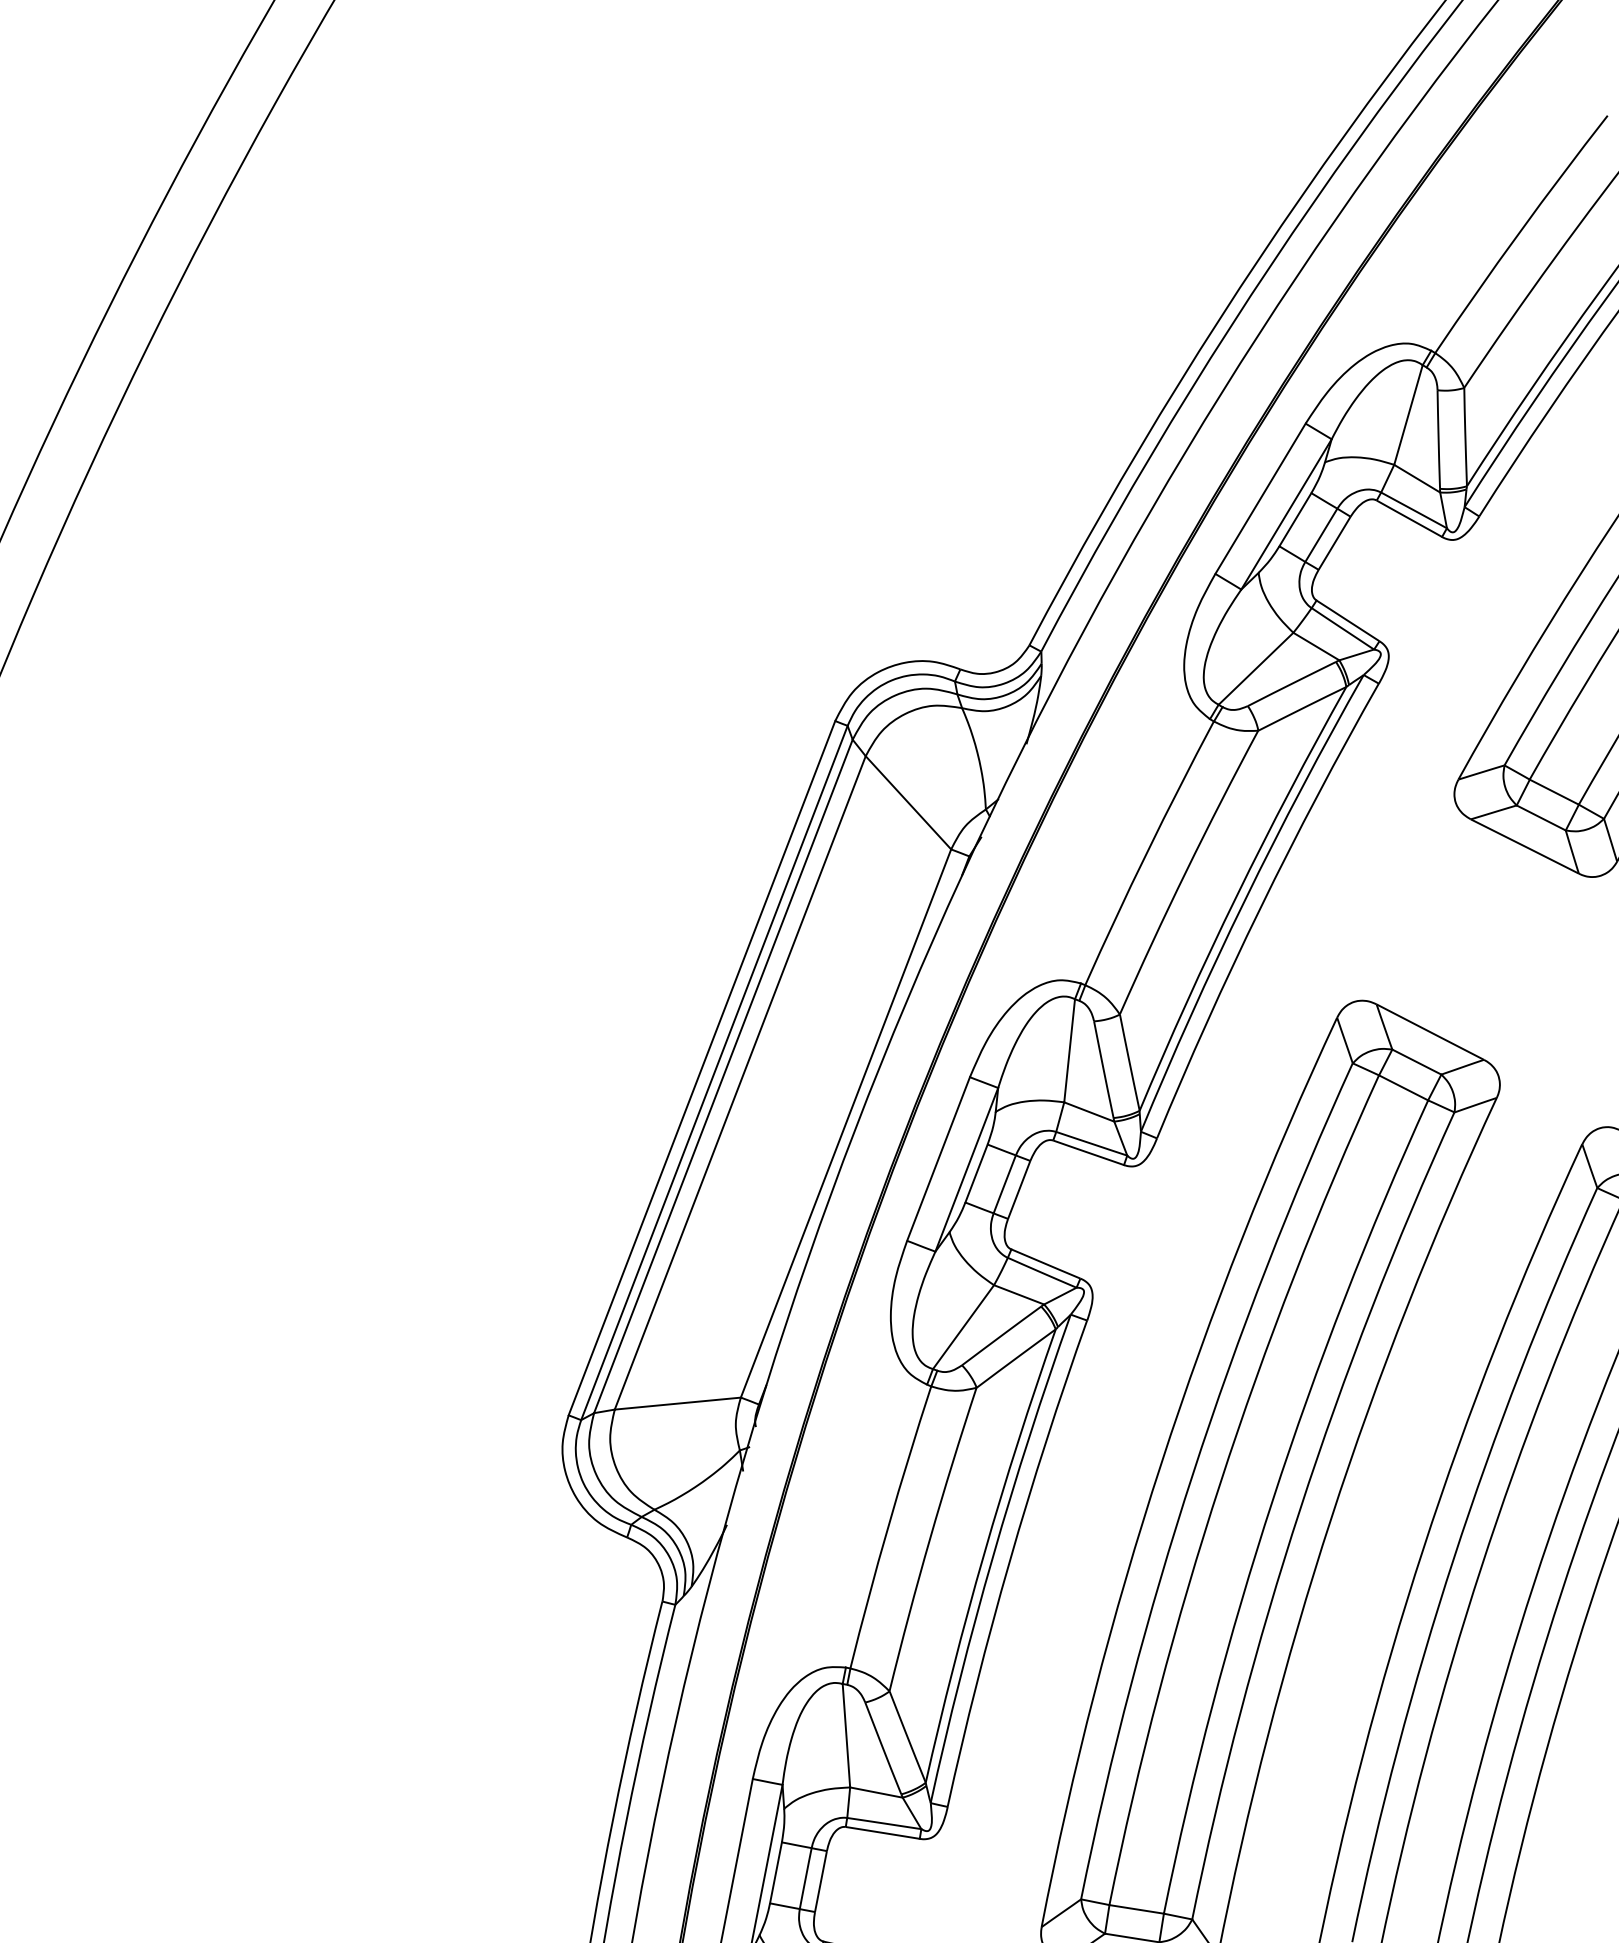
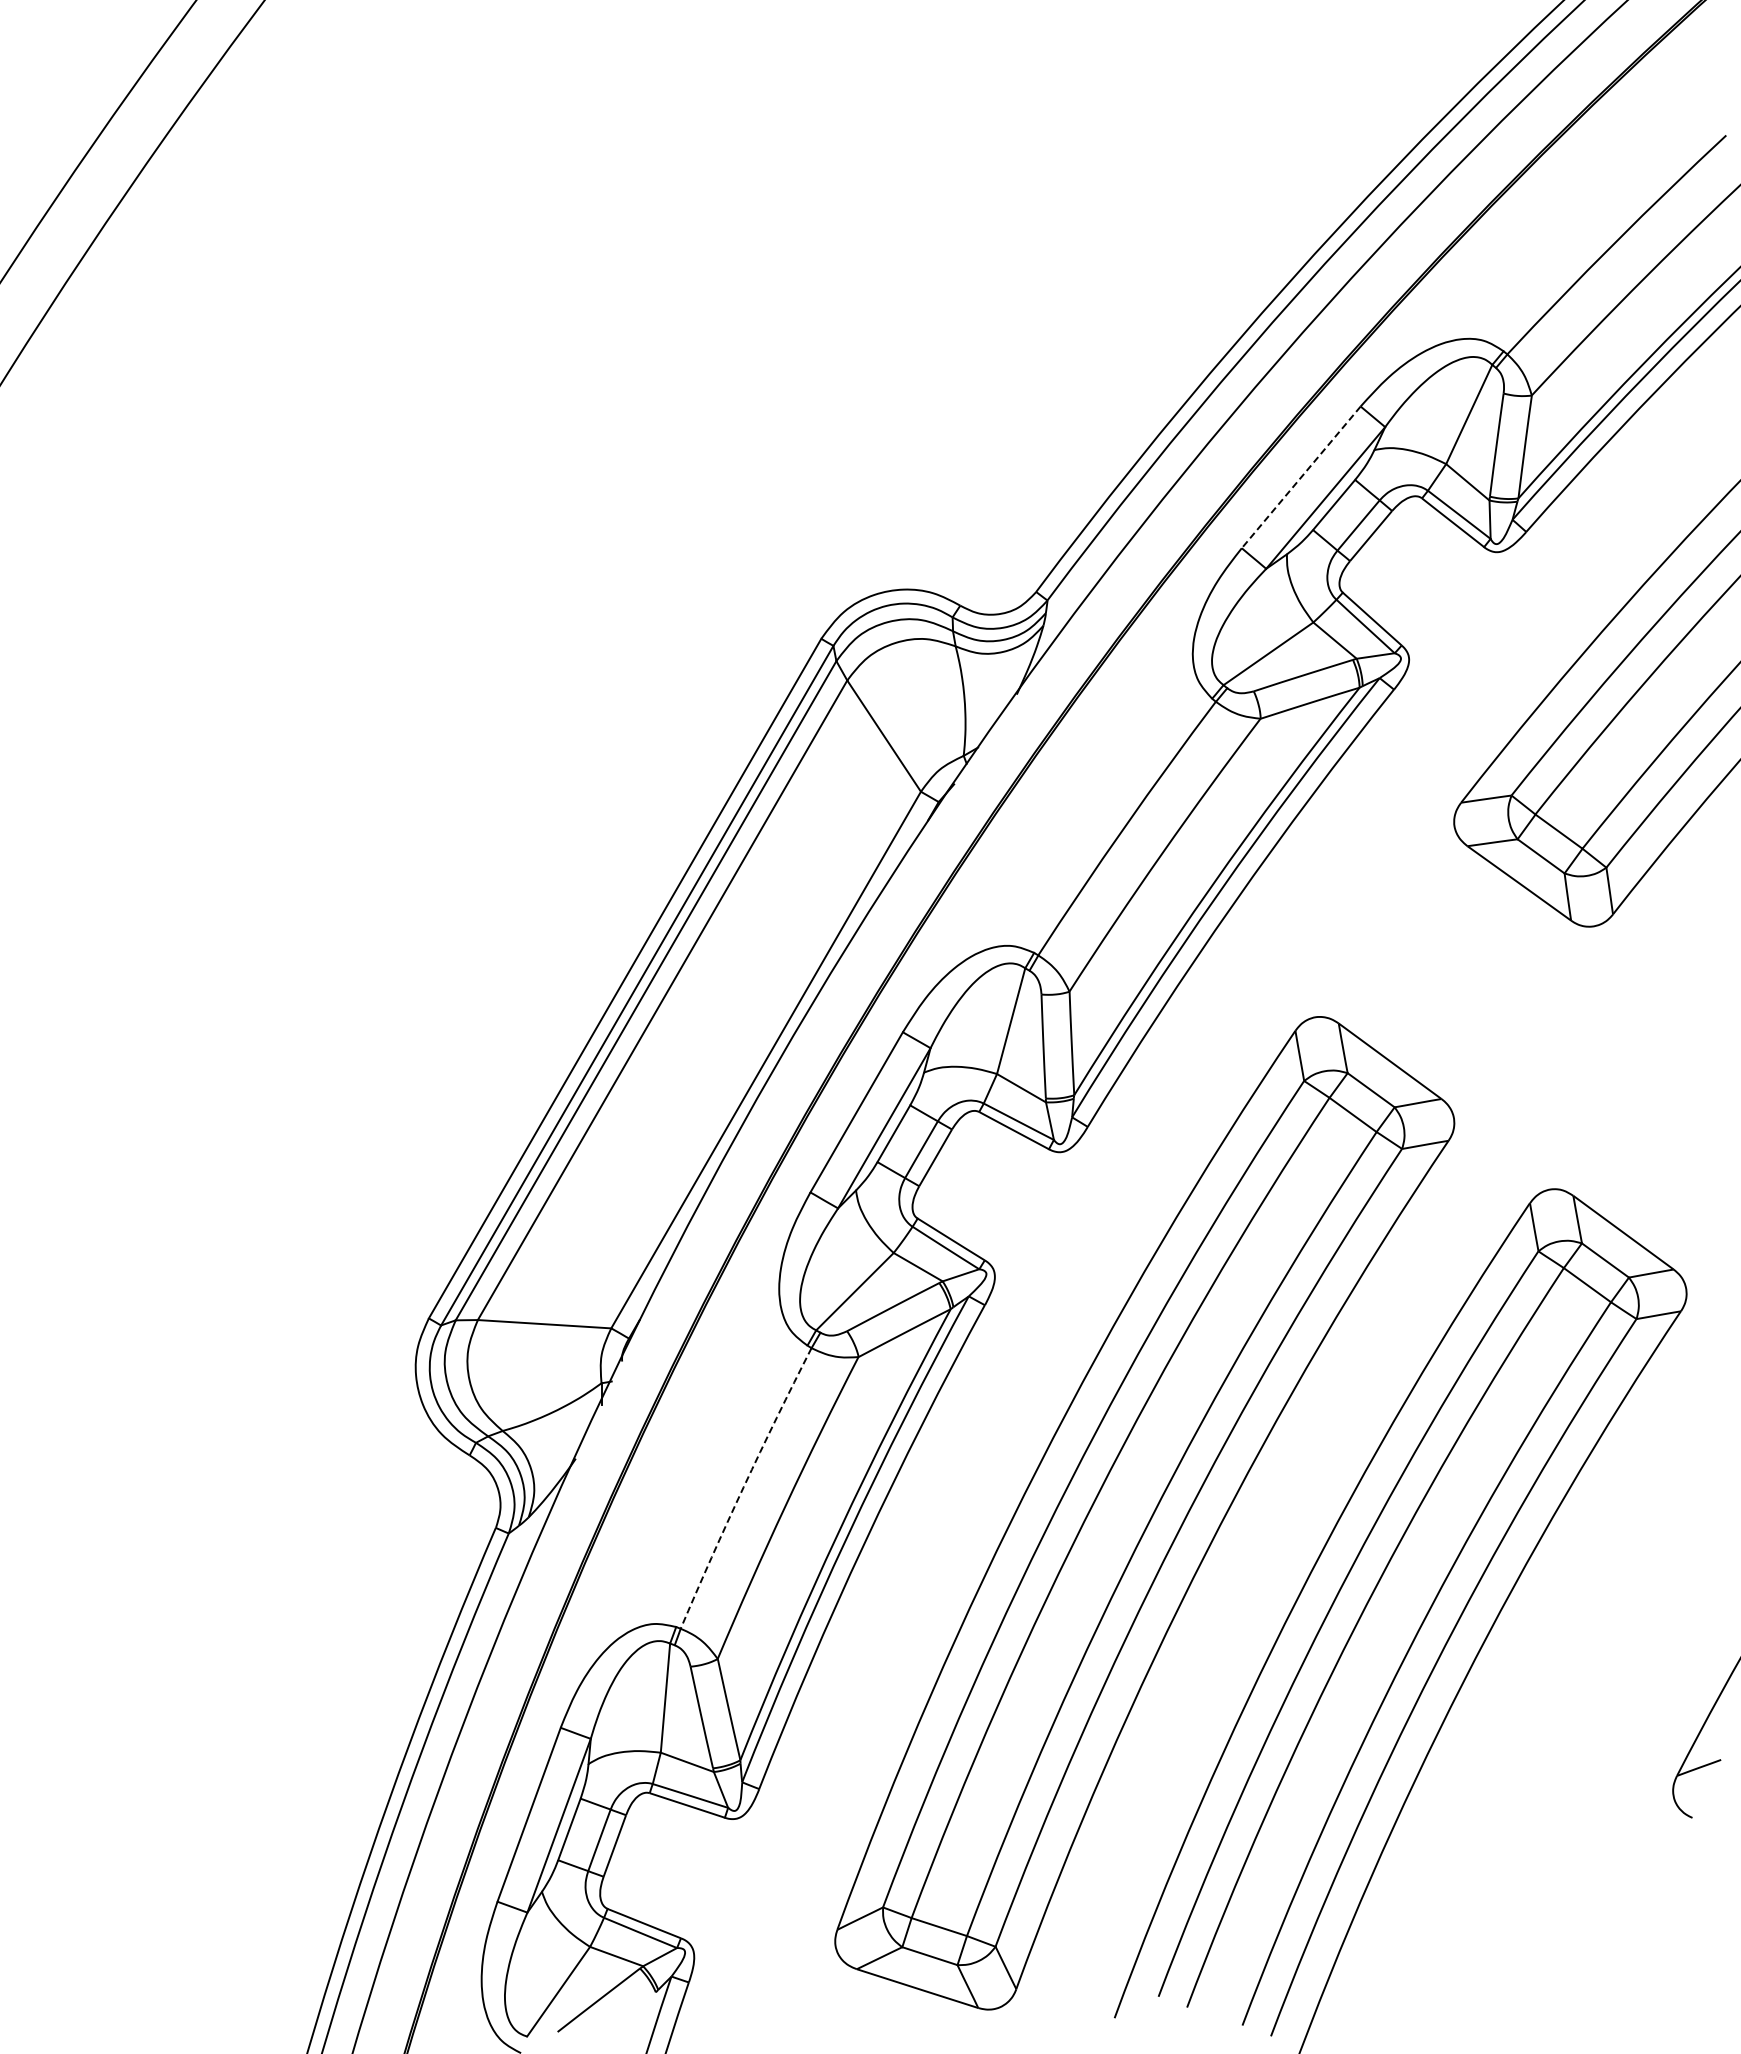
line: (1259, 498) -> (1300, 477), solid -> dashed
arc: (888, 1526) -> (743, 1487), solid -> dashed

